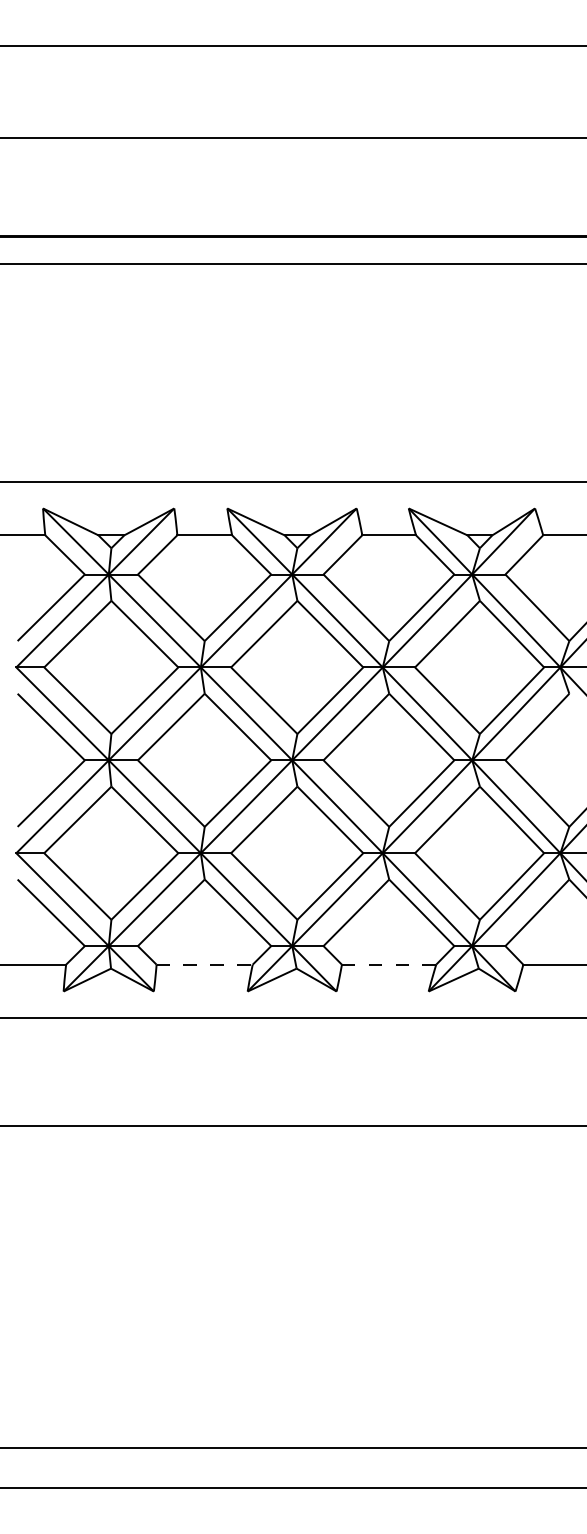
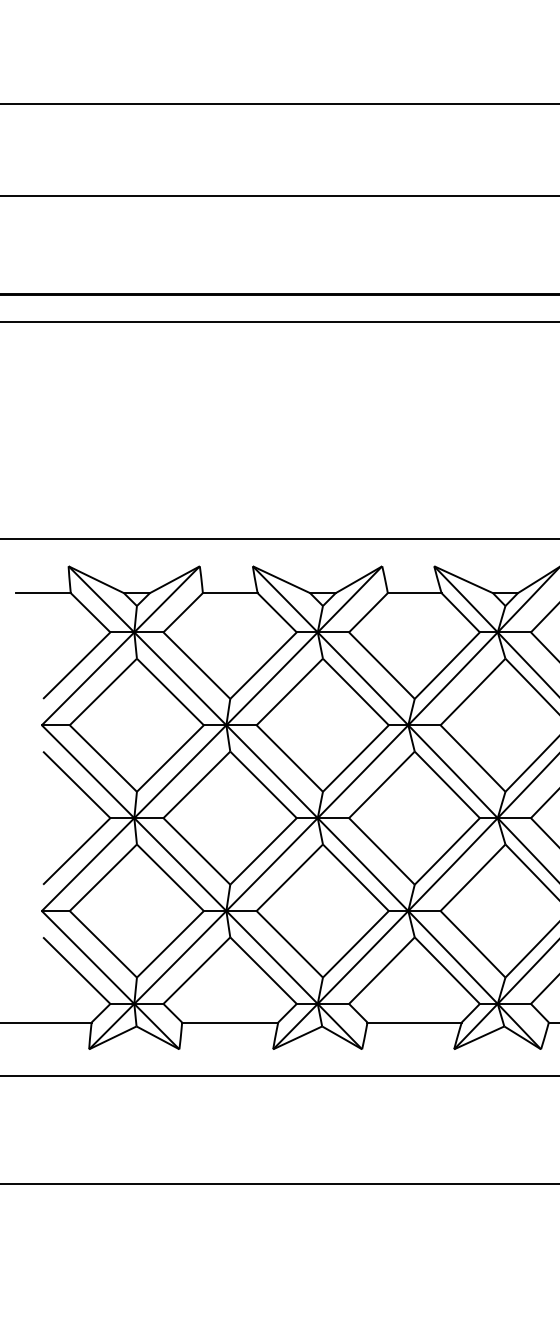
line: (205, 964) -> (231, 1022), dashed -> solid
line: (389, 964) -> (415, 1022), dashed -> solid

